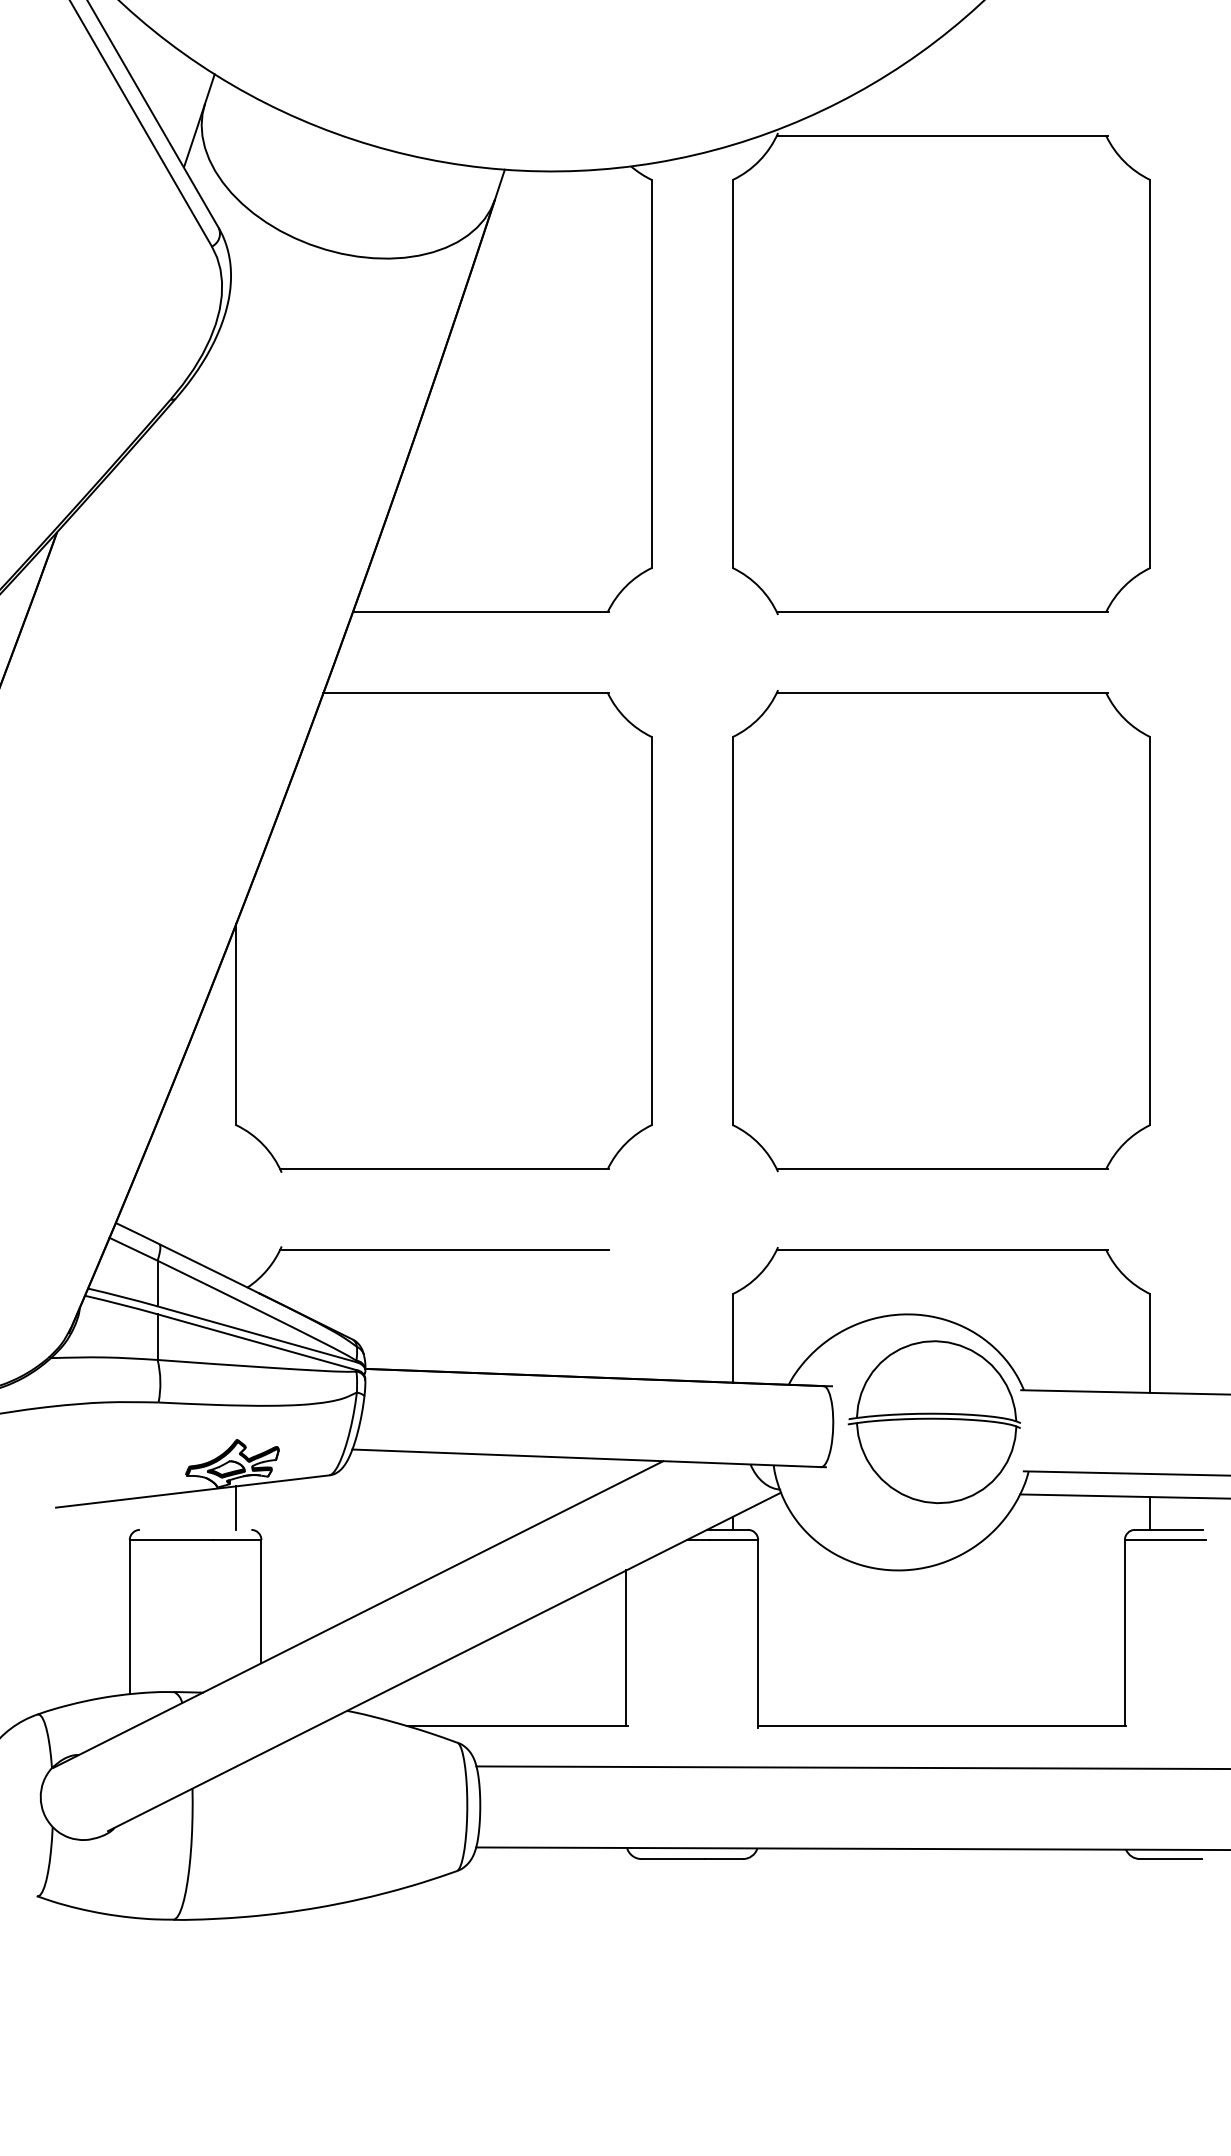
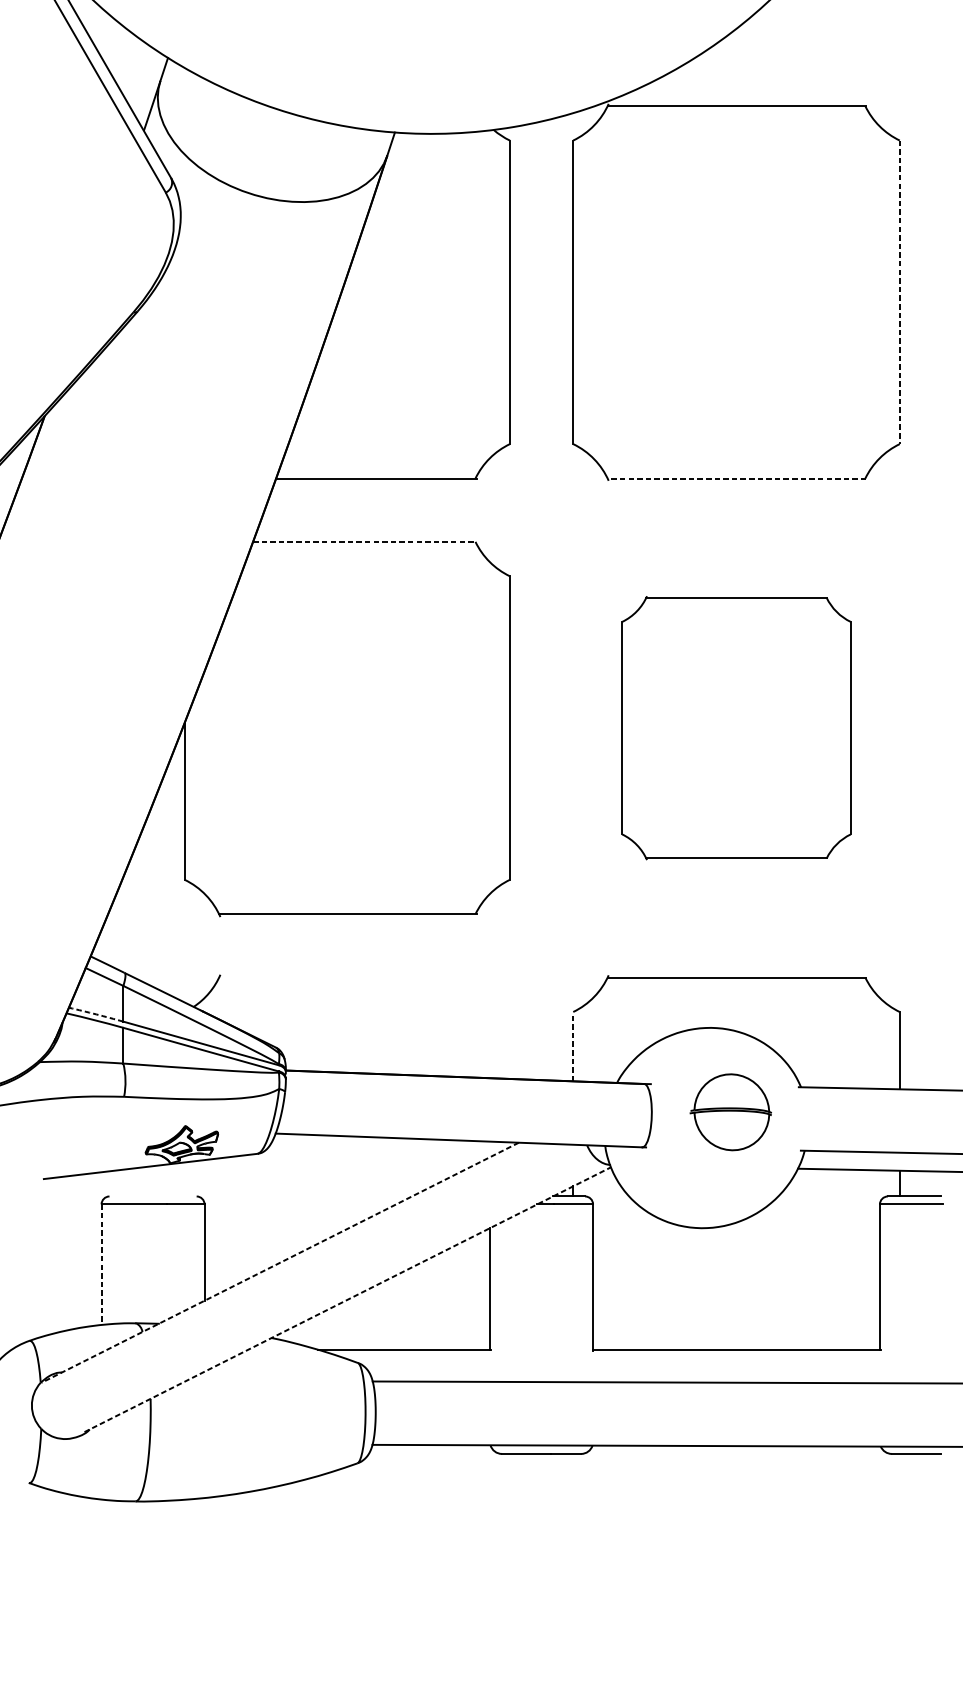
line: (1150, 374) -> (899, 292), solid -> dashed
line: (941, 612) -> (736, 478), solid -> dashed
line: (466, 693) -> (364, 542), solid -> dashed
part: (941, 931) -> (736, 728), size x0.7
line: (444, 1250) -> (347, 977), removed
arc: (122, 1297) -> (95, 1014), solid -> dashed
line: (732, 1337) -> (573, 1045), solid -> dashed
part: (933, 1422) -> (730, 1112), size x0.6
line: (236, 1507) -> (185, 1178), removed
line: (358, 1614) -> (280, 1262), solid -> dashed
line: (129, 1617) -> (101, 1264), solid -> dashed
line: (444, 1661) -> (347, 1299), solid -> dashed

